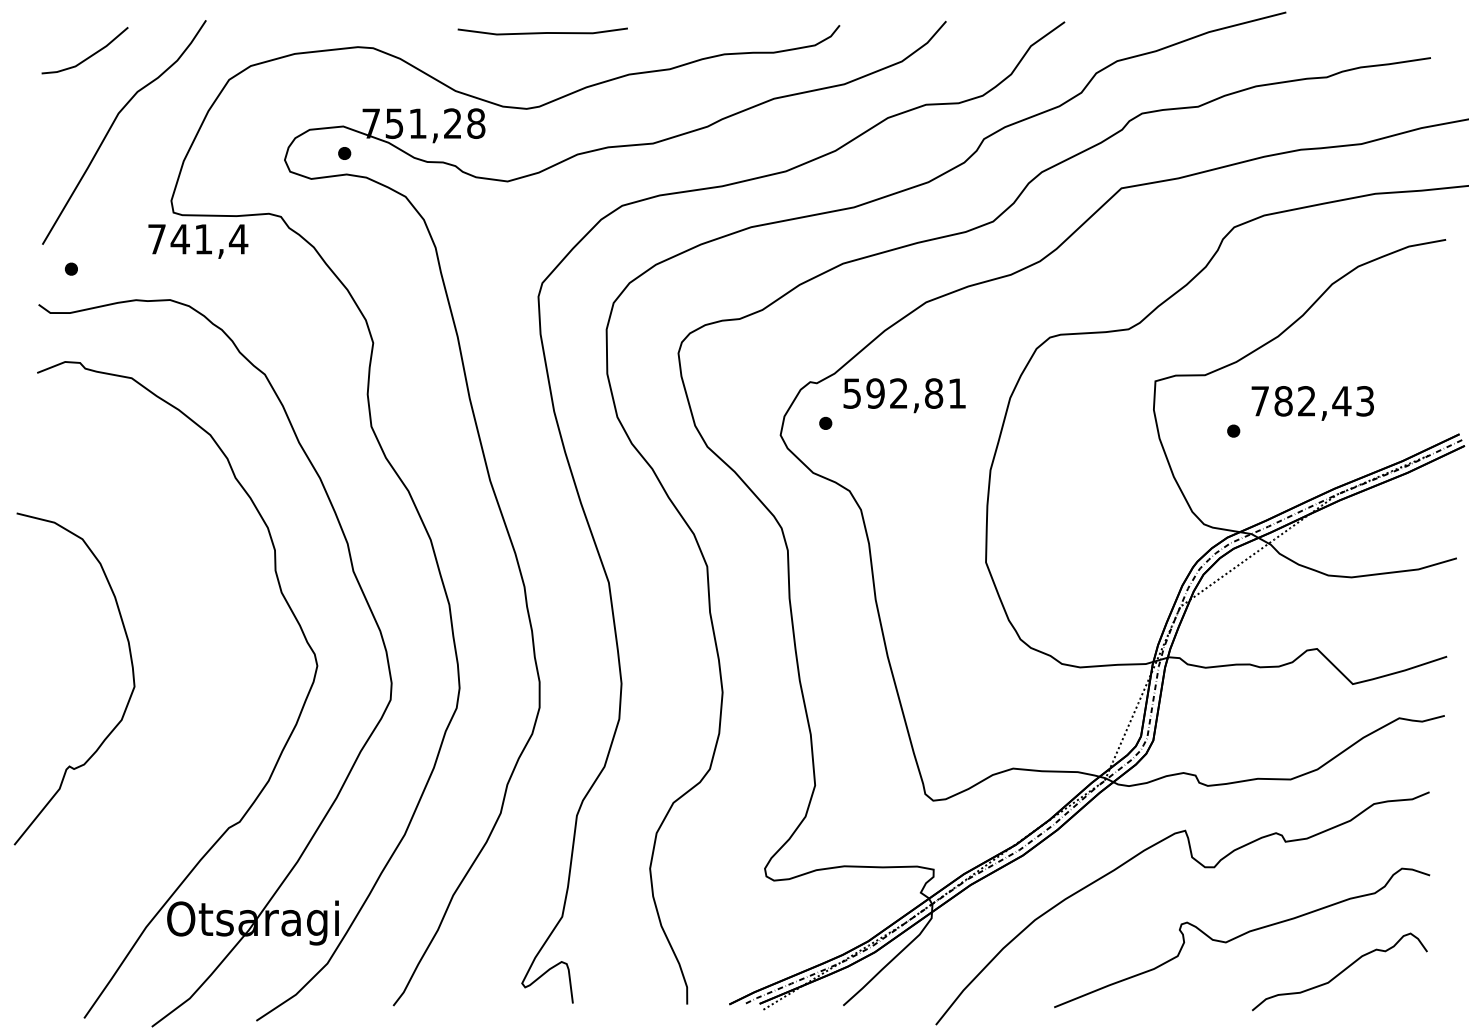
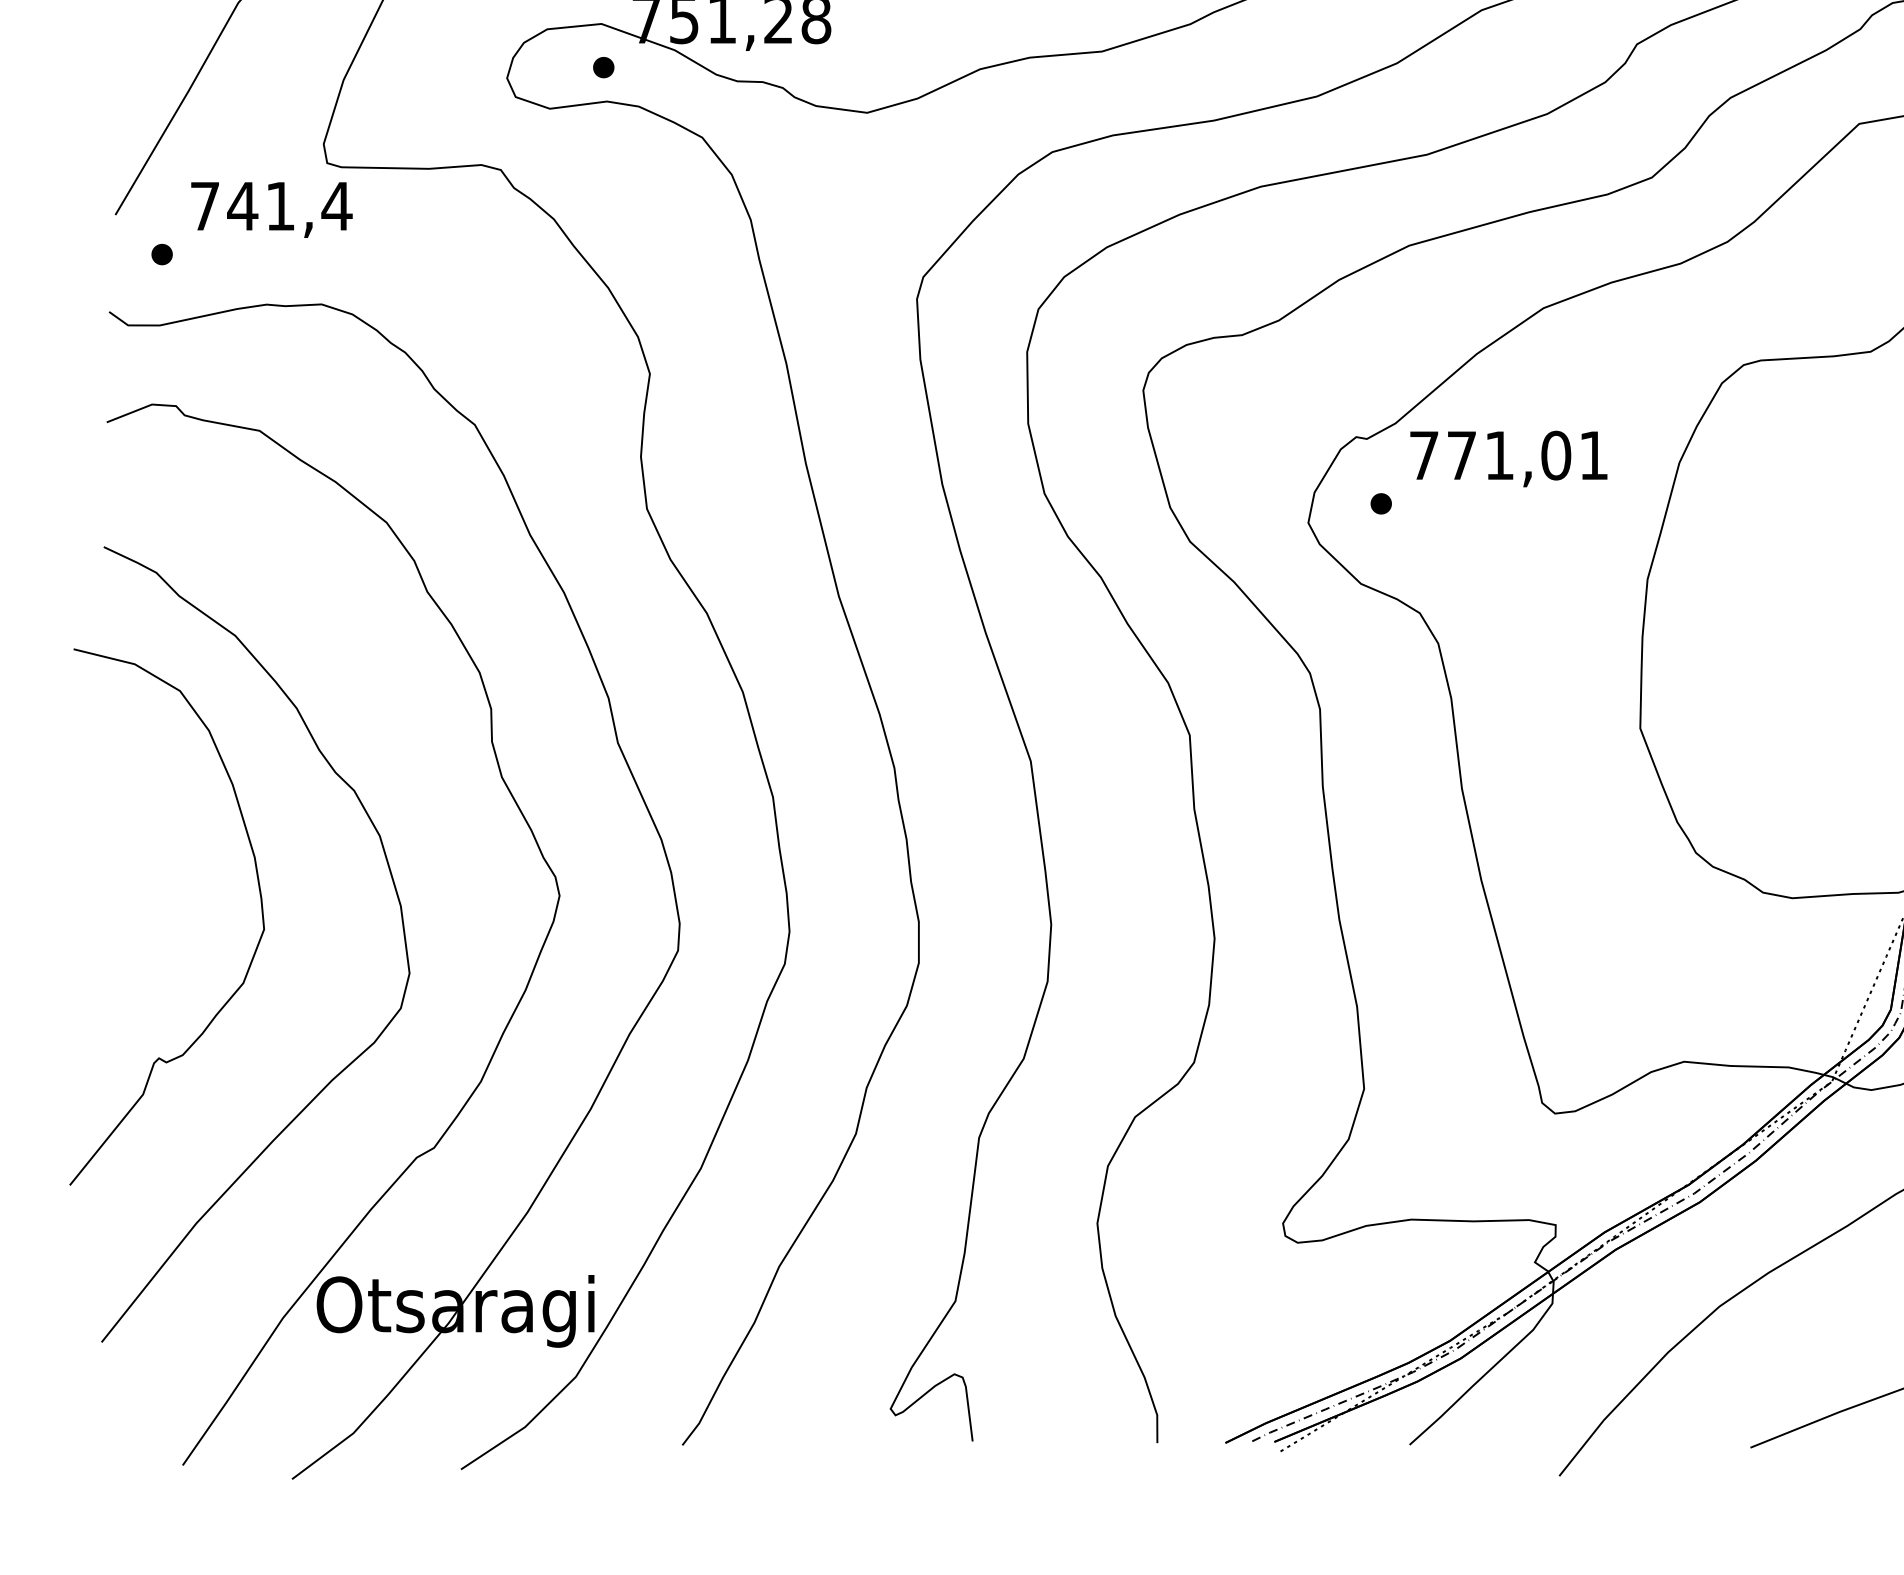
text: (198, 241) -> (272, 209), moved
text: (893, 393) -> (1490, 455), 592,81 -> 771,01
curve: (219, 684) -> (401, 925), added

